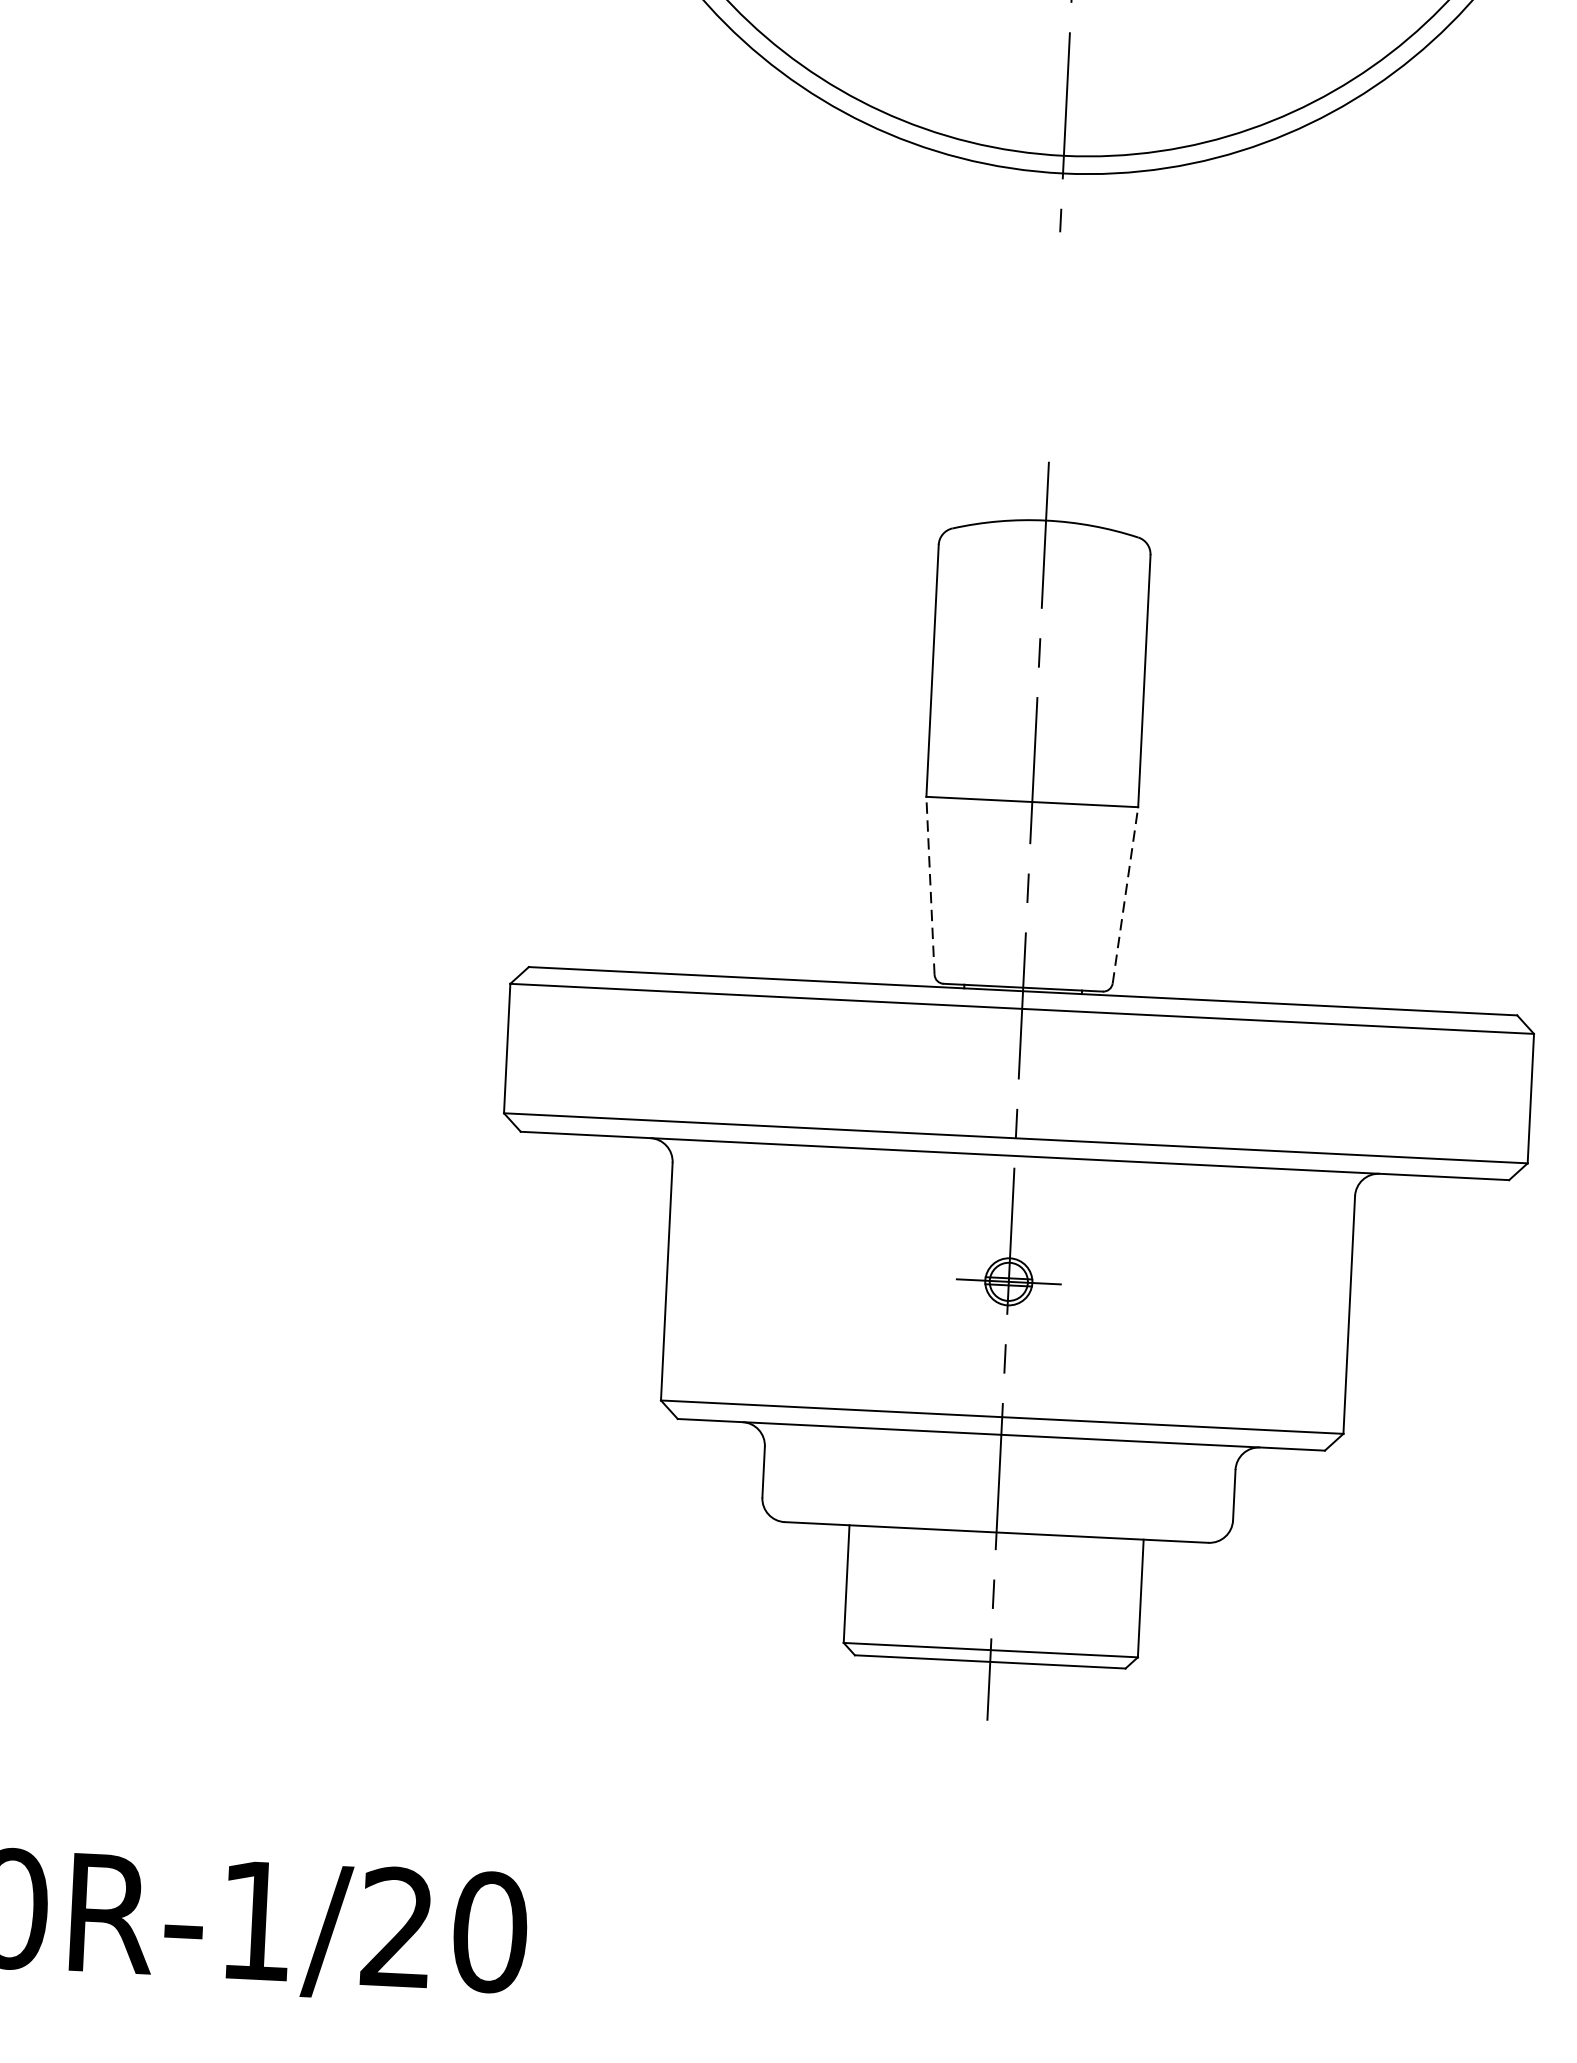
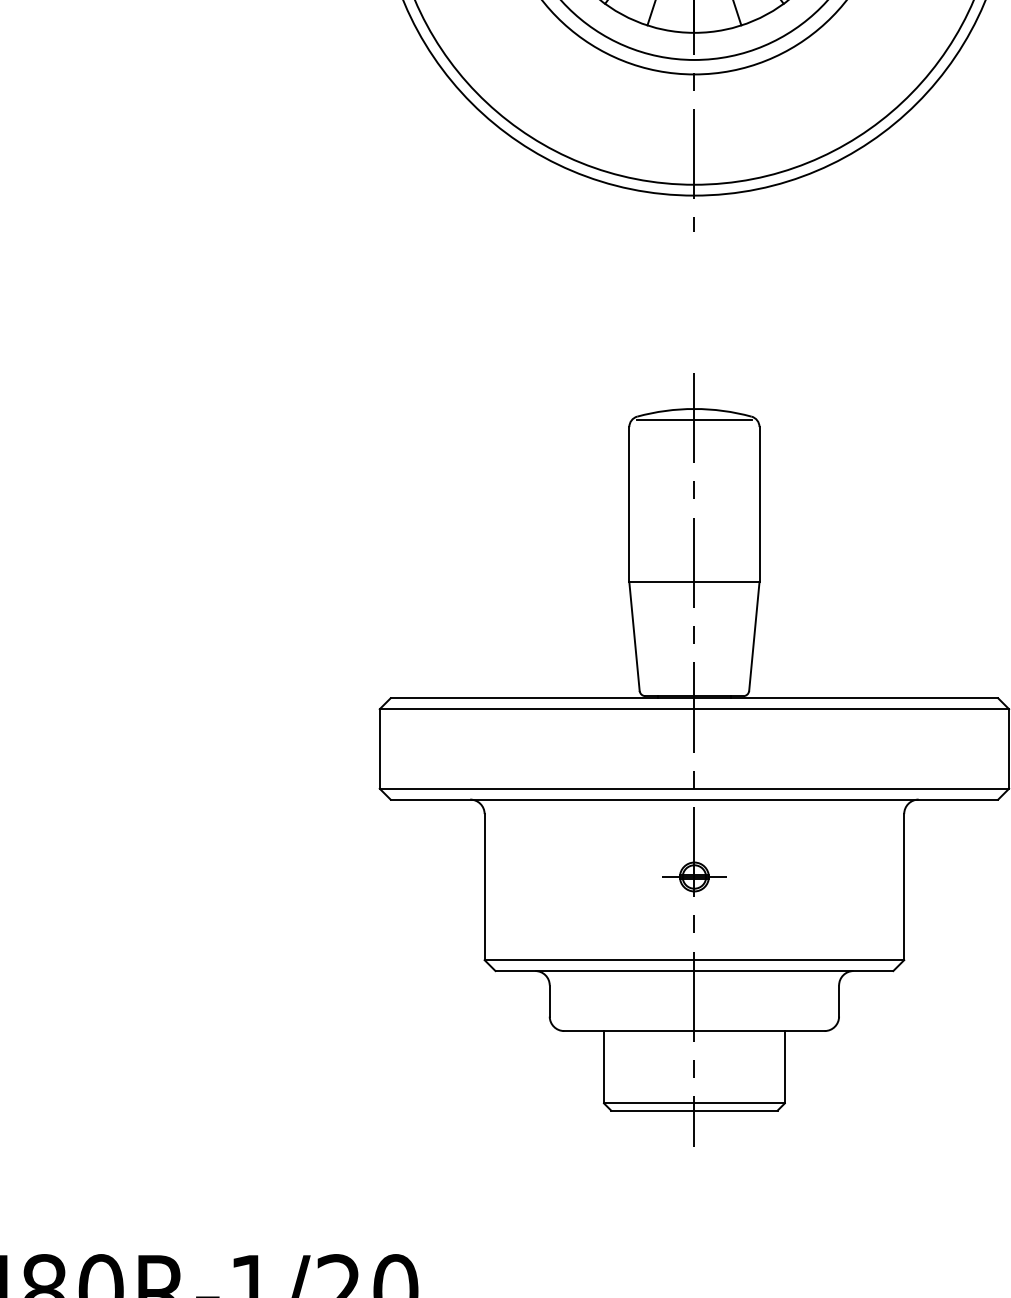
line: (1045, 539) -> (694, 420), added
line: (930, 885) -> (634, 636), dashed -> solid
line: (1125, 895) -> (754, 636), dashed -> solid

